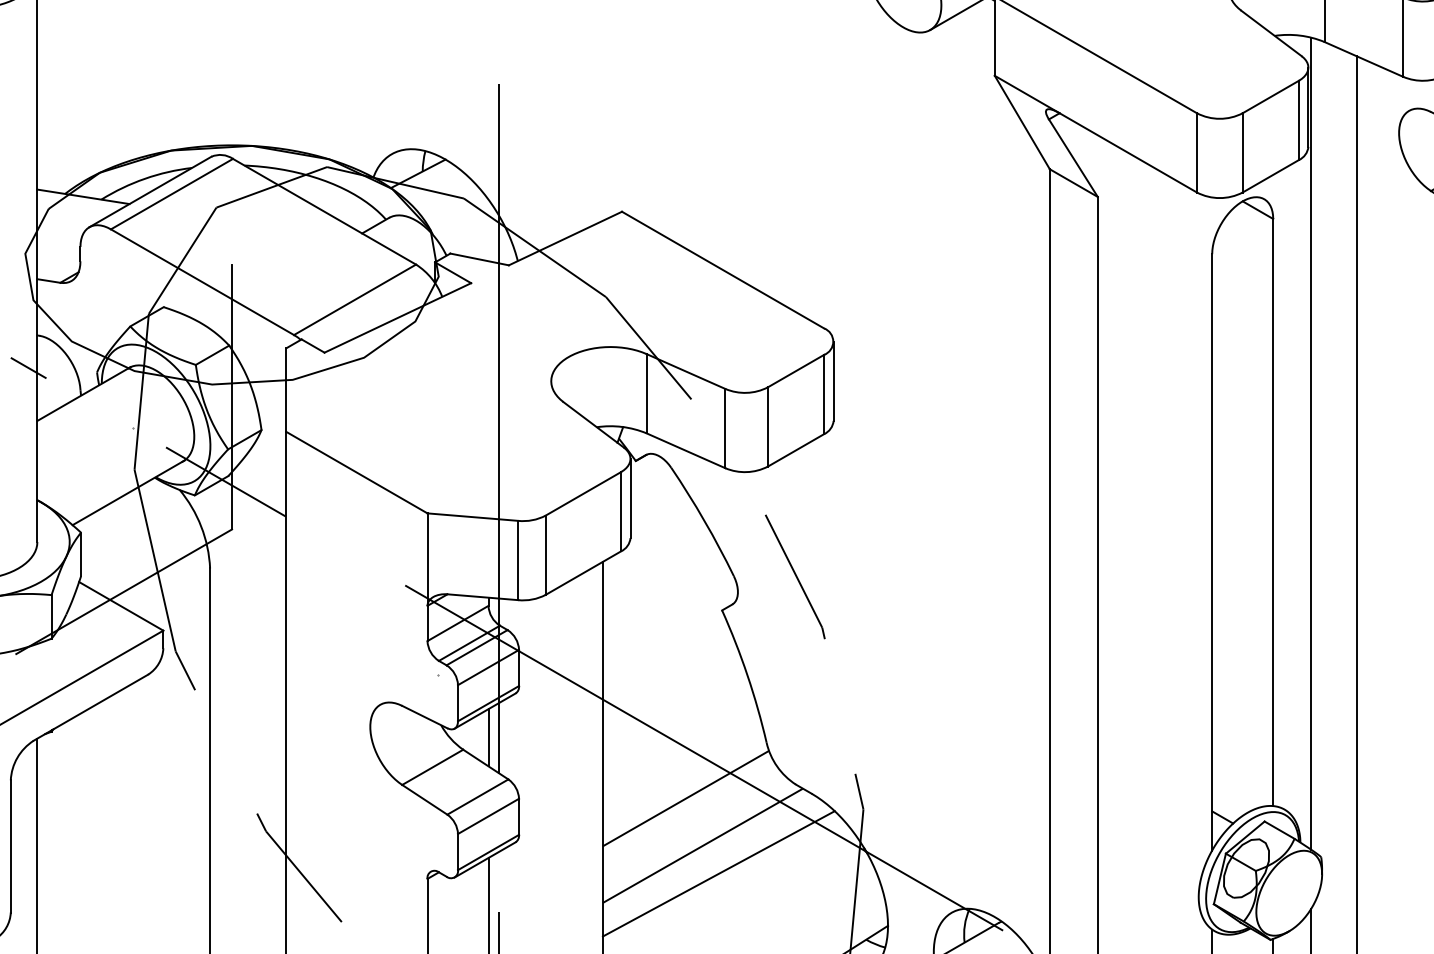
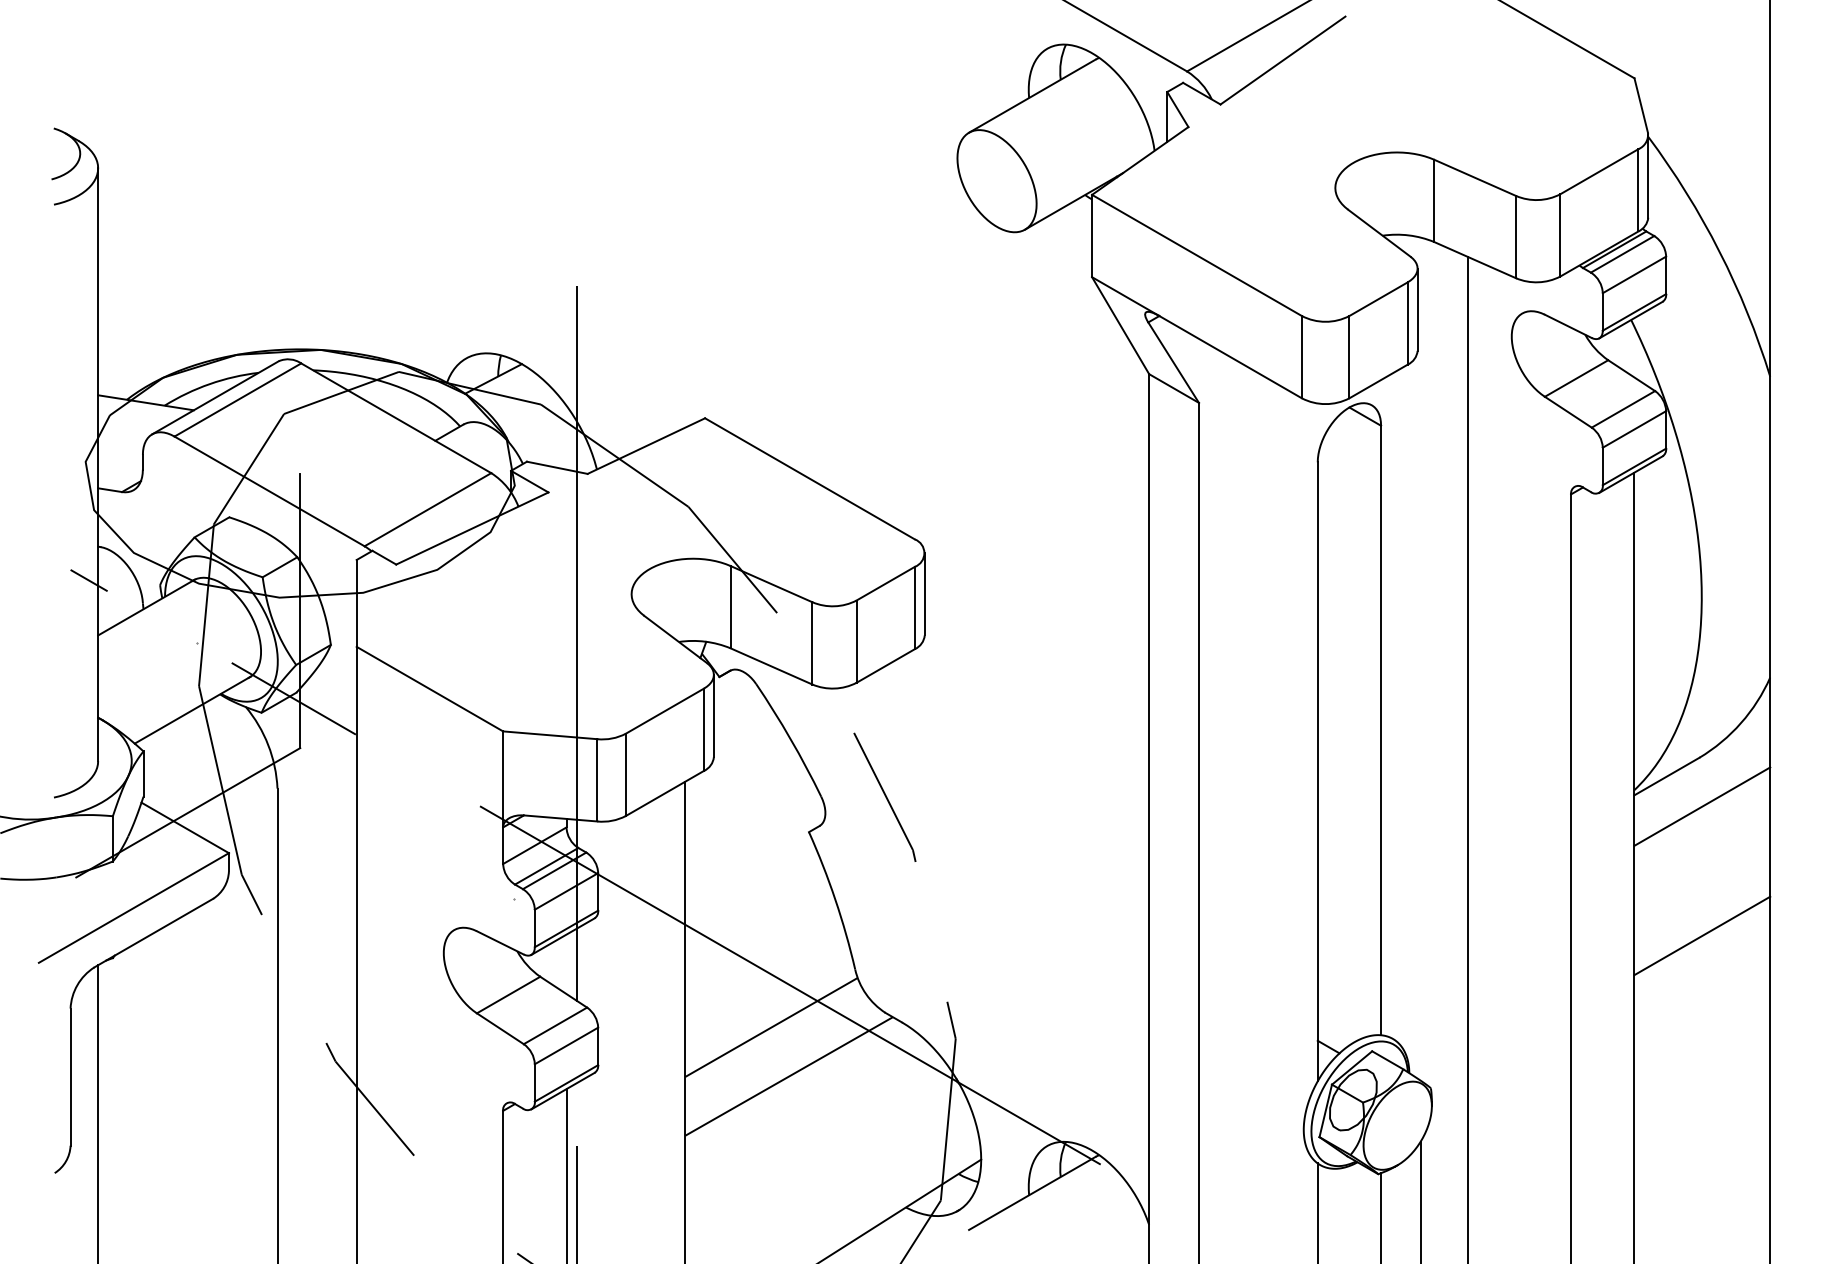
line: (1311, 443) -> (1420, 658), removed
line: (488, 737) -> (566, 964), removed
line: (718, 873) -> (805, 1105), removed

